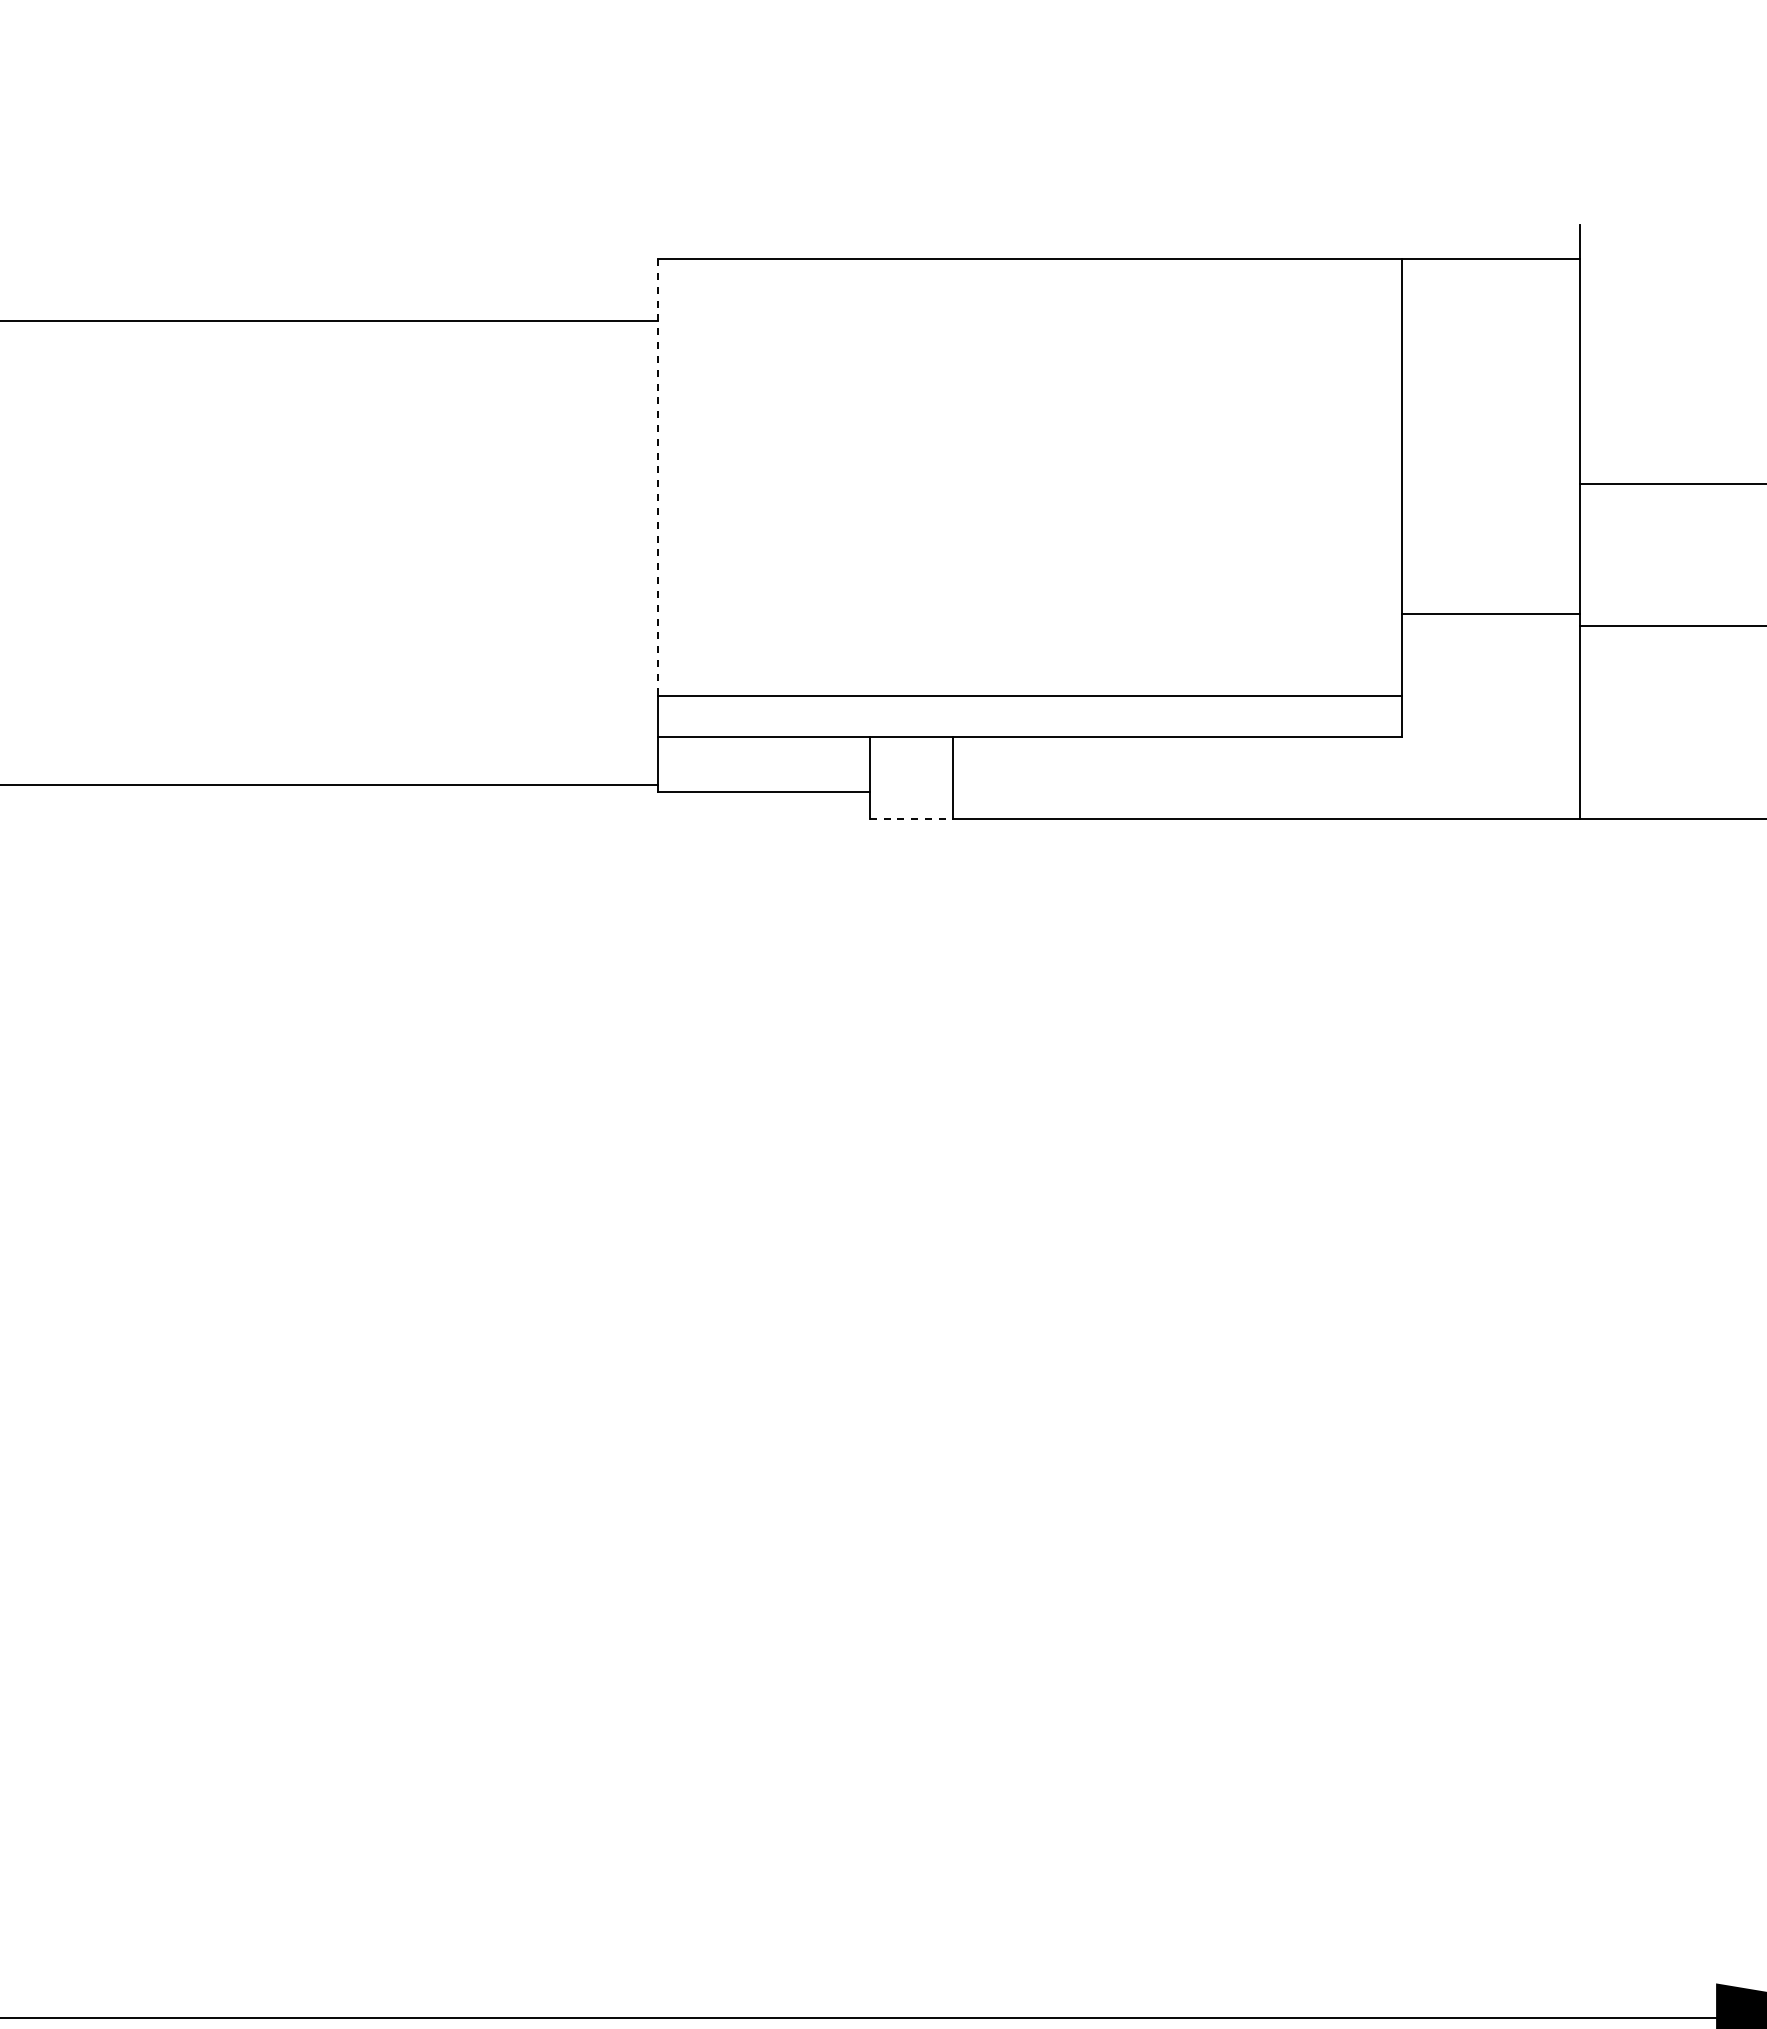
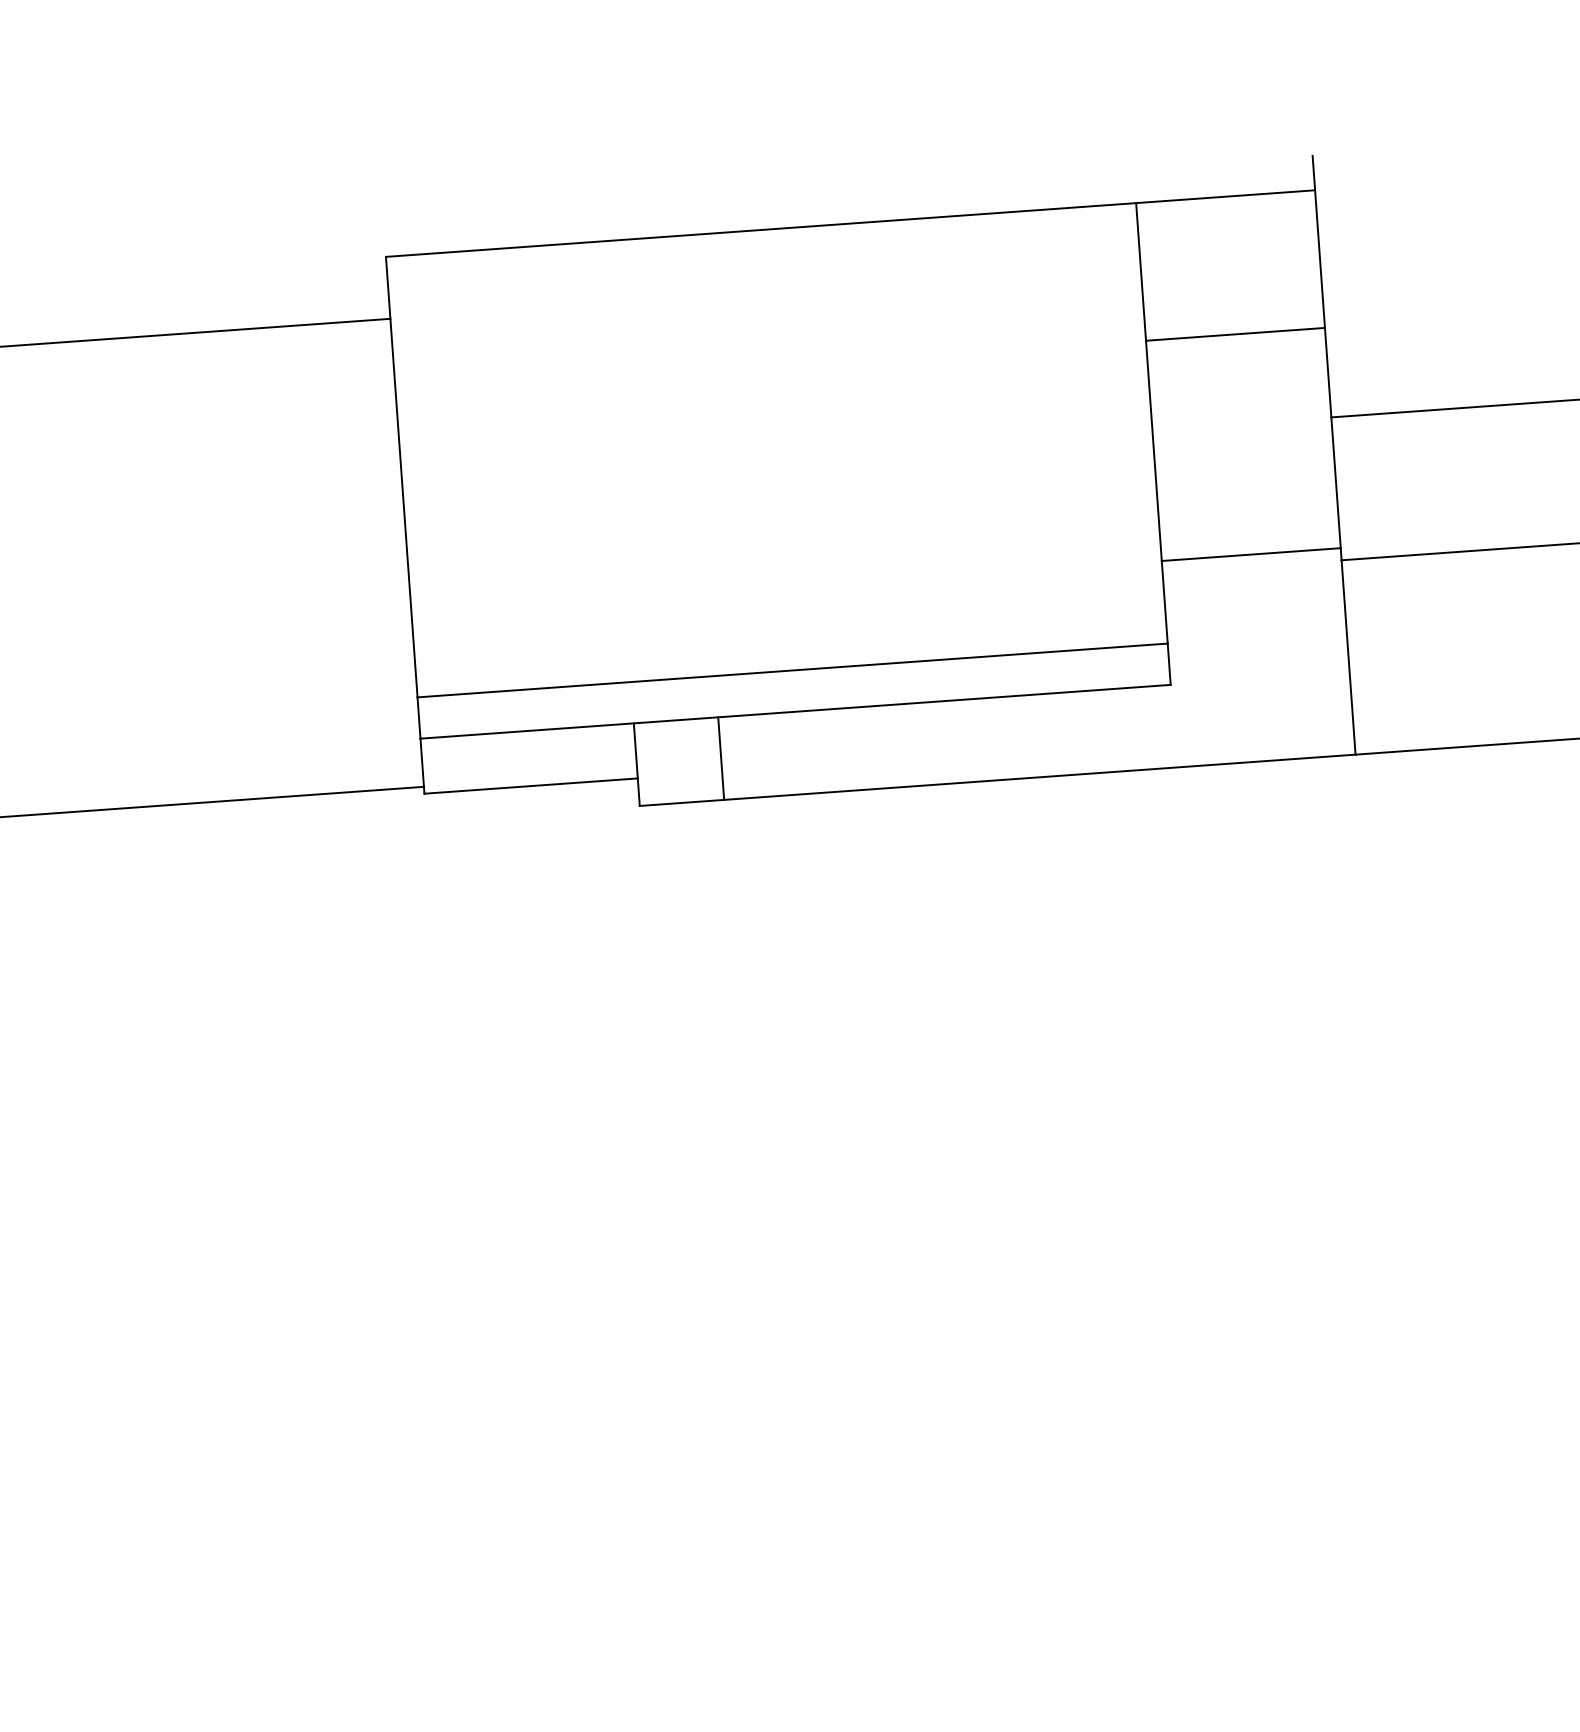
line: (1490, 395) -> (1235, 334), added
line: (658, 478) -> (402, 478), dashed -> solid
line: (911, 818) -> (681, 802), dashed -> solid

